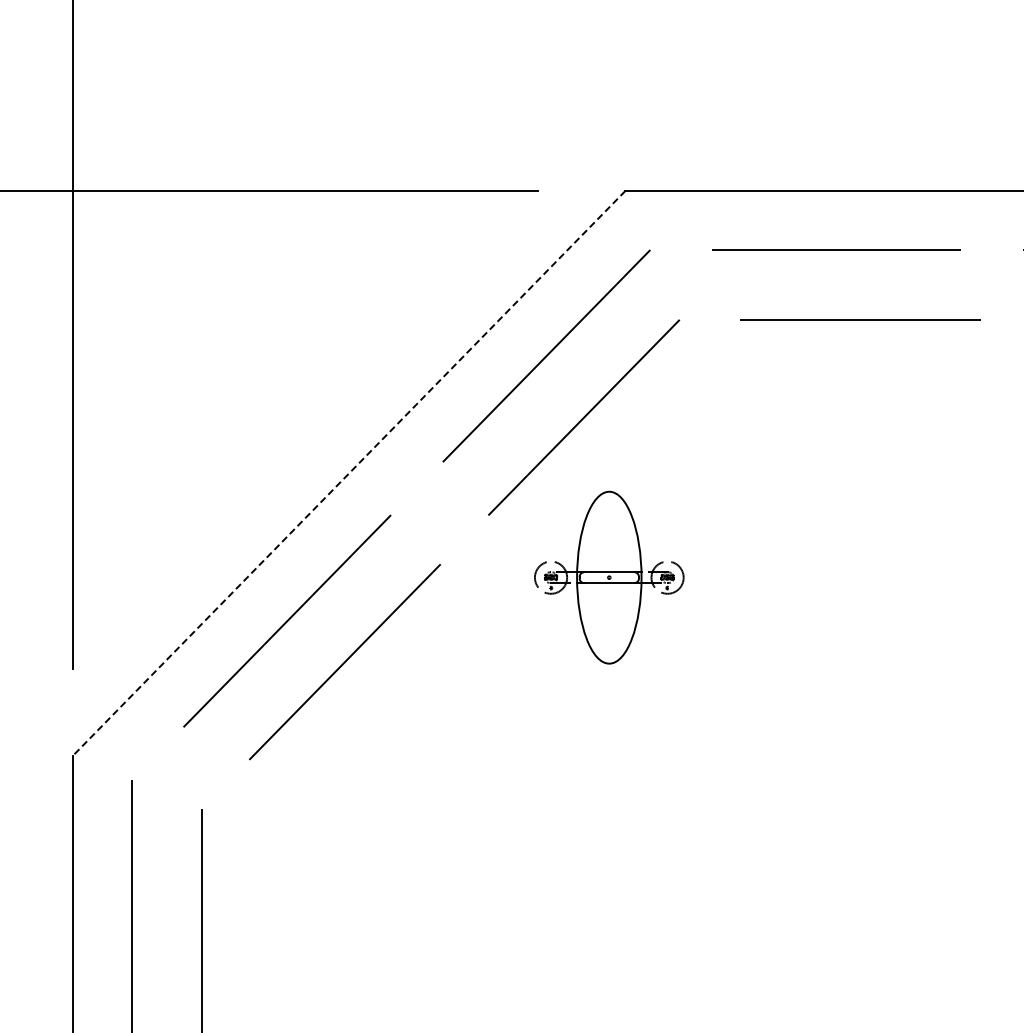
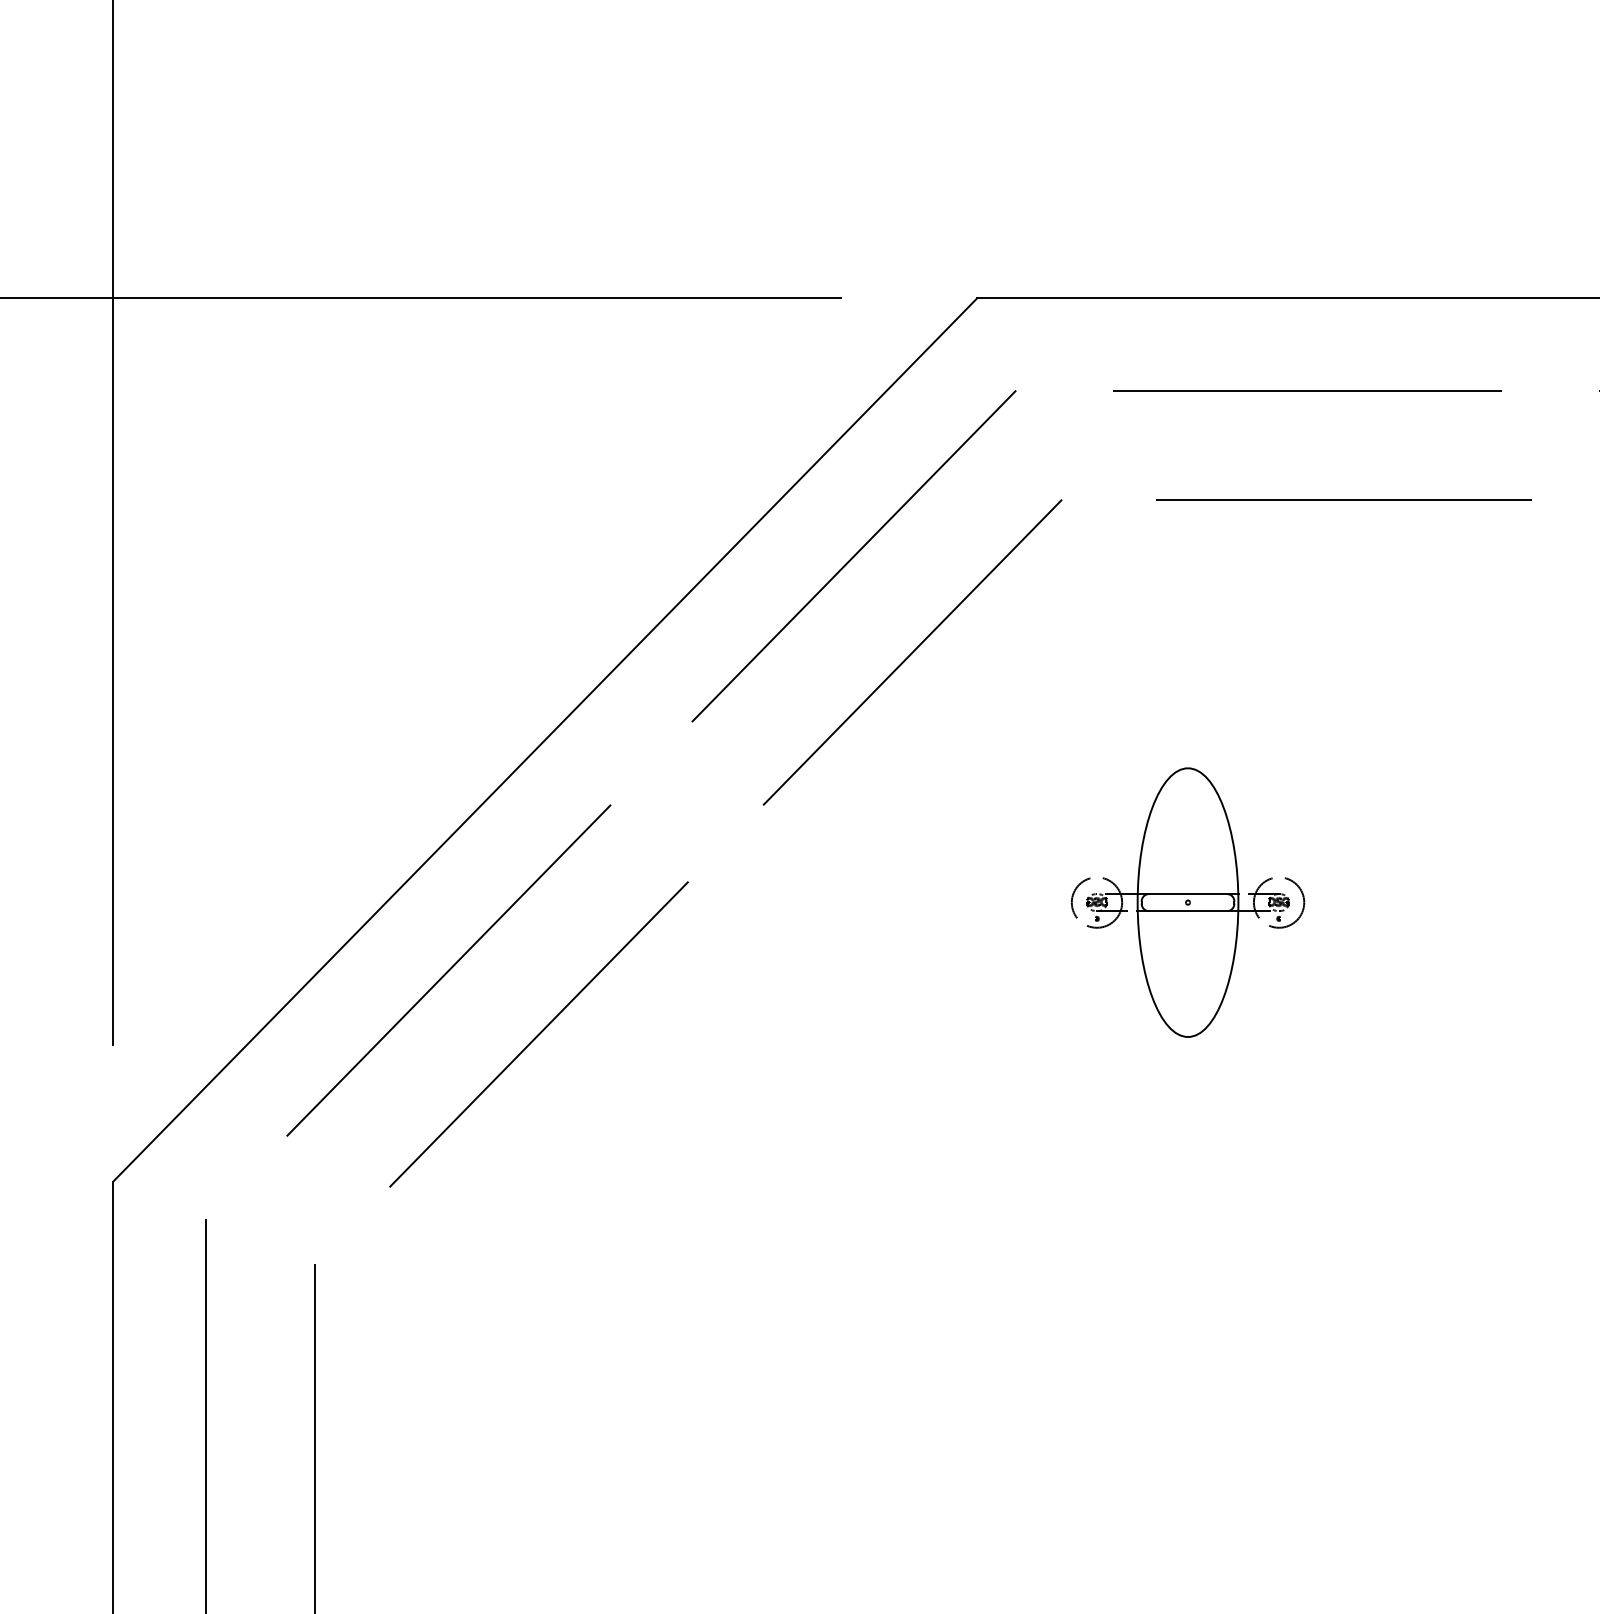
line: (348, 473) -> (544, 739), dashed -> solid
part: (609, 577) -> (1188, 902), moved

